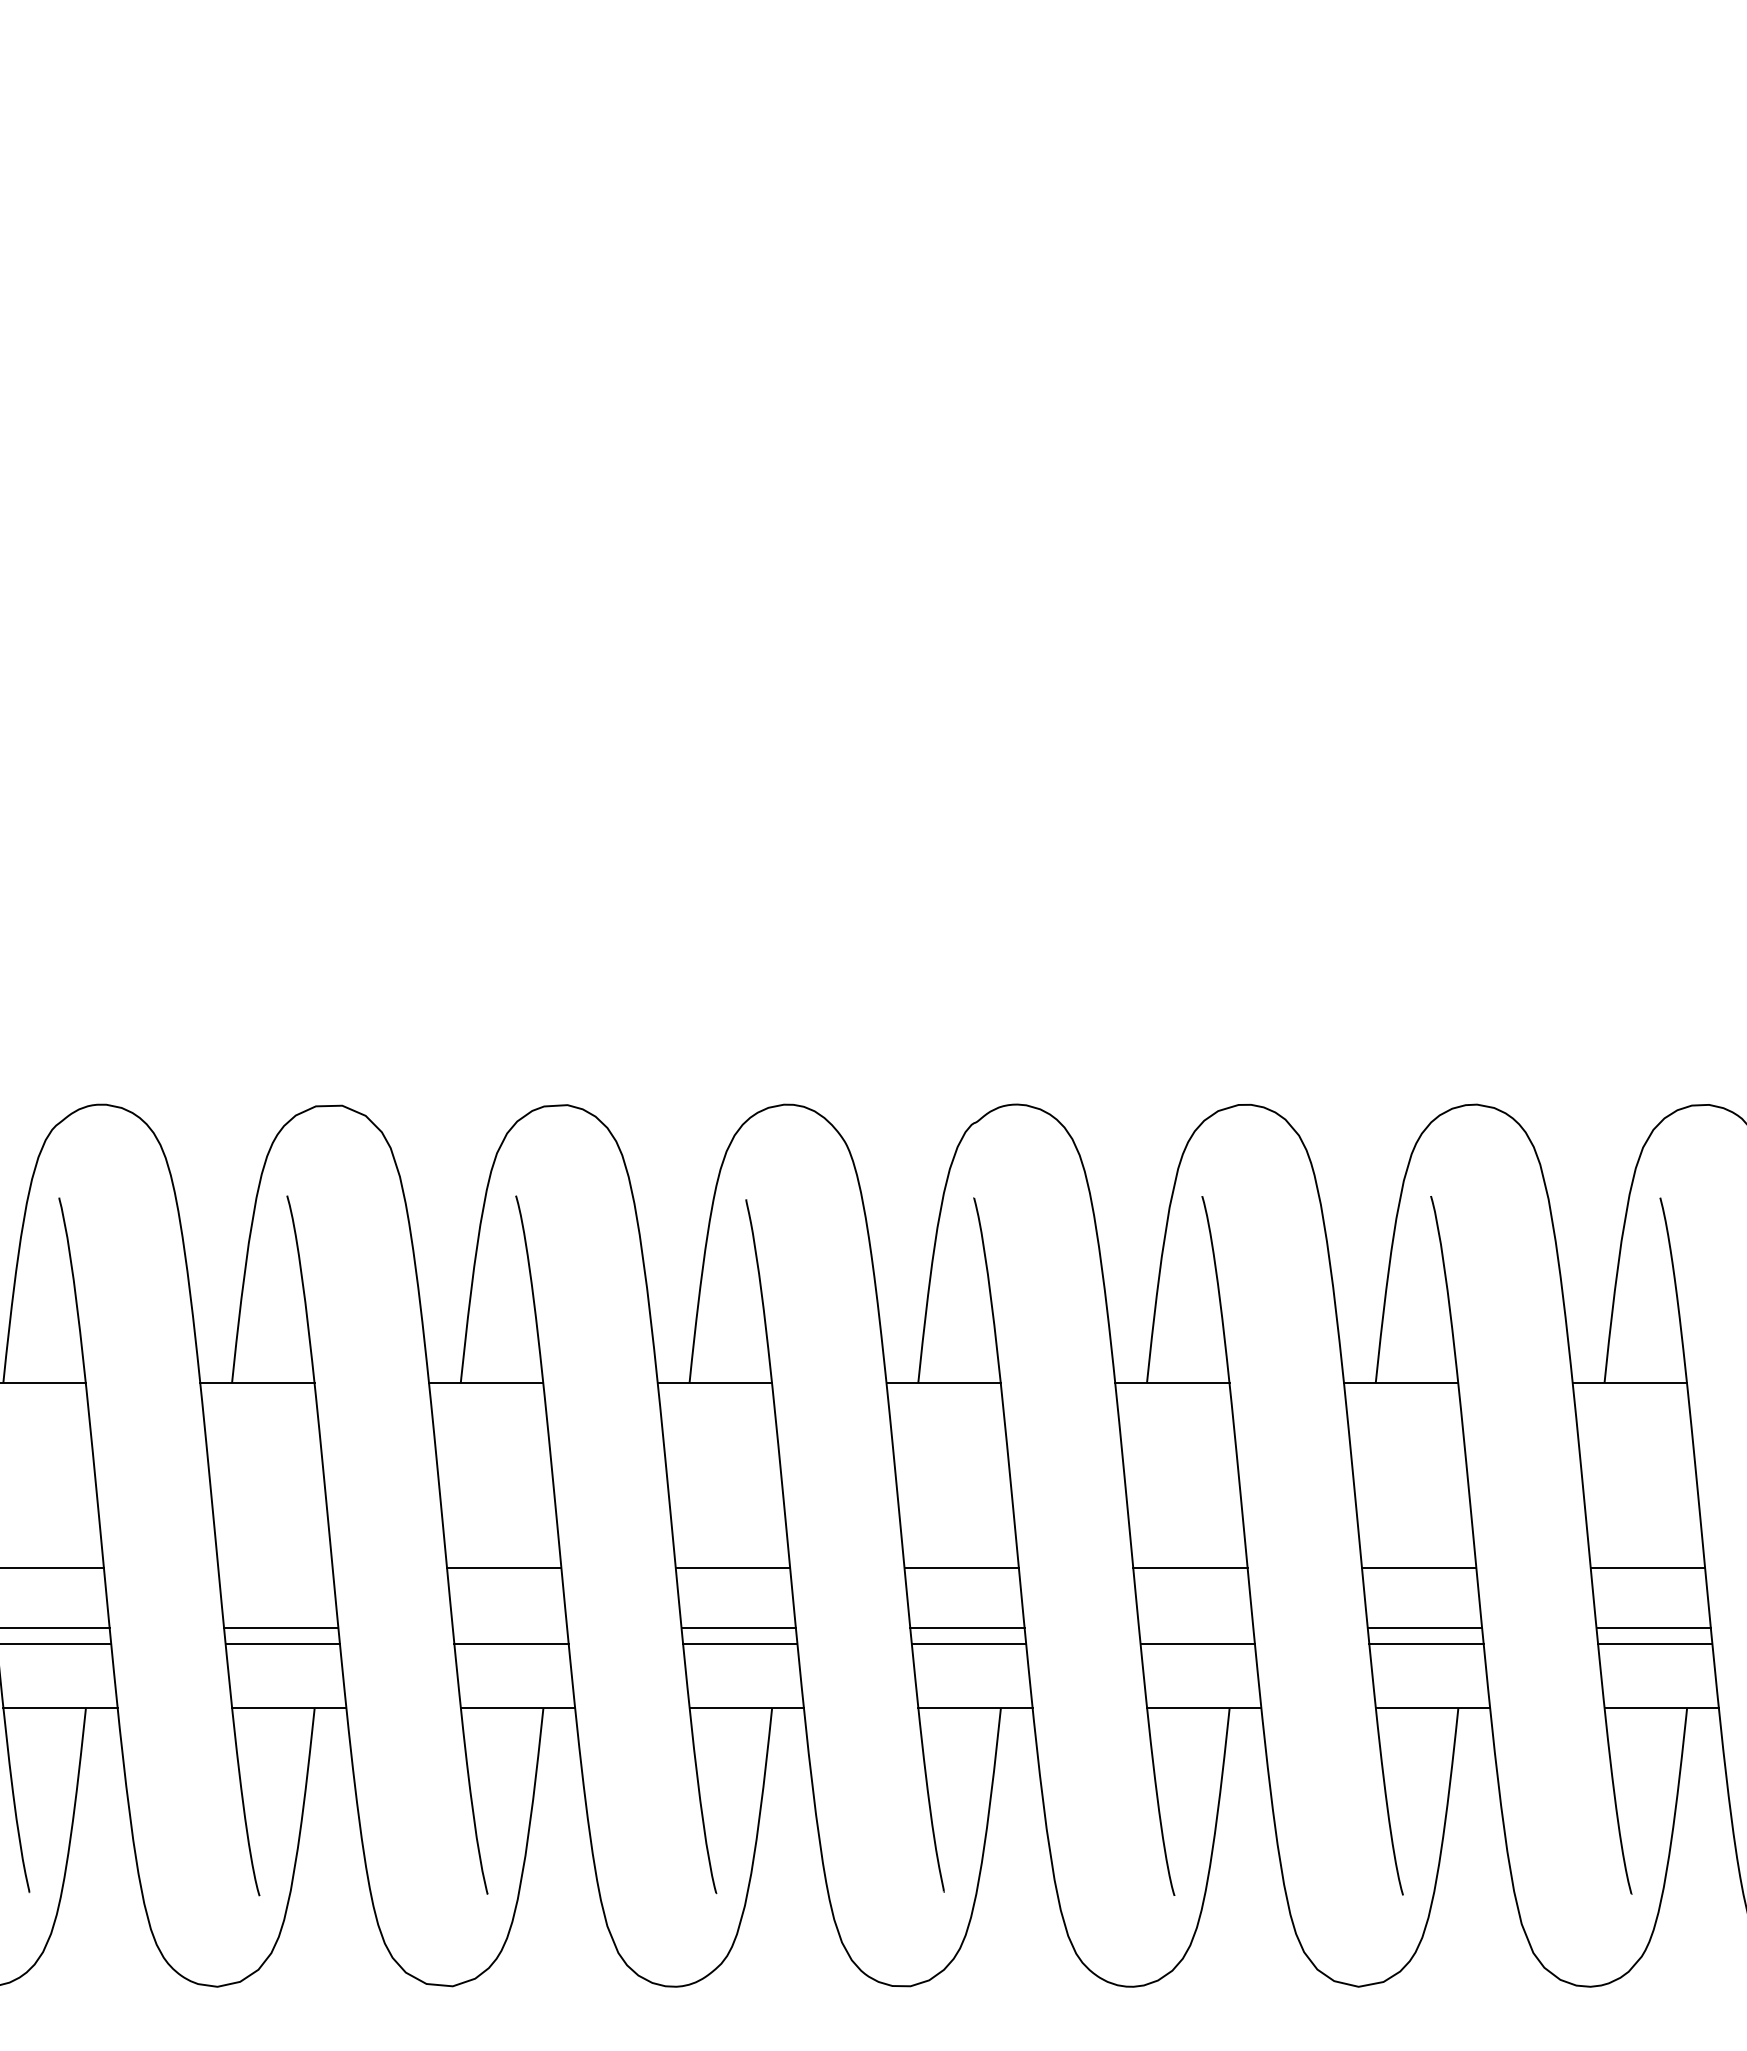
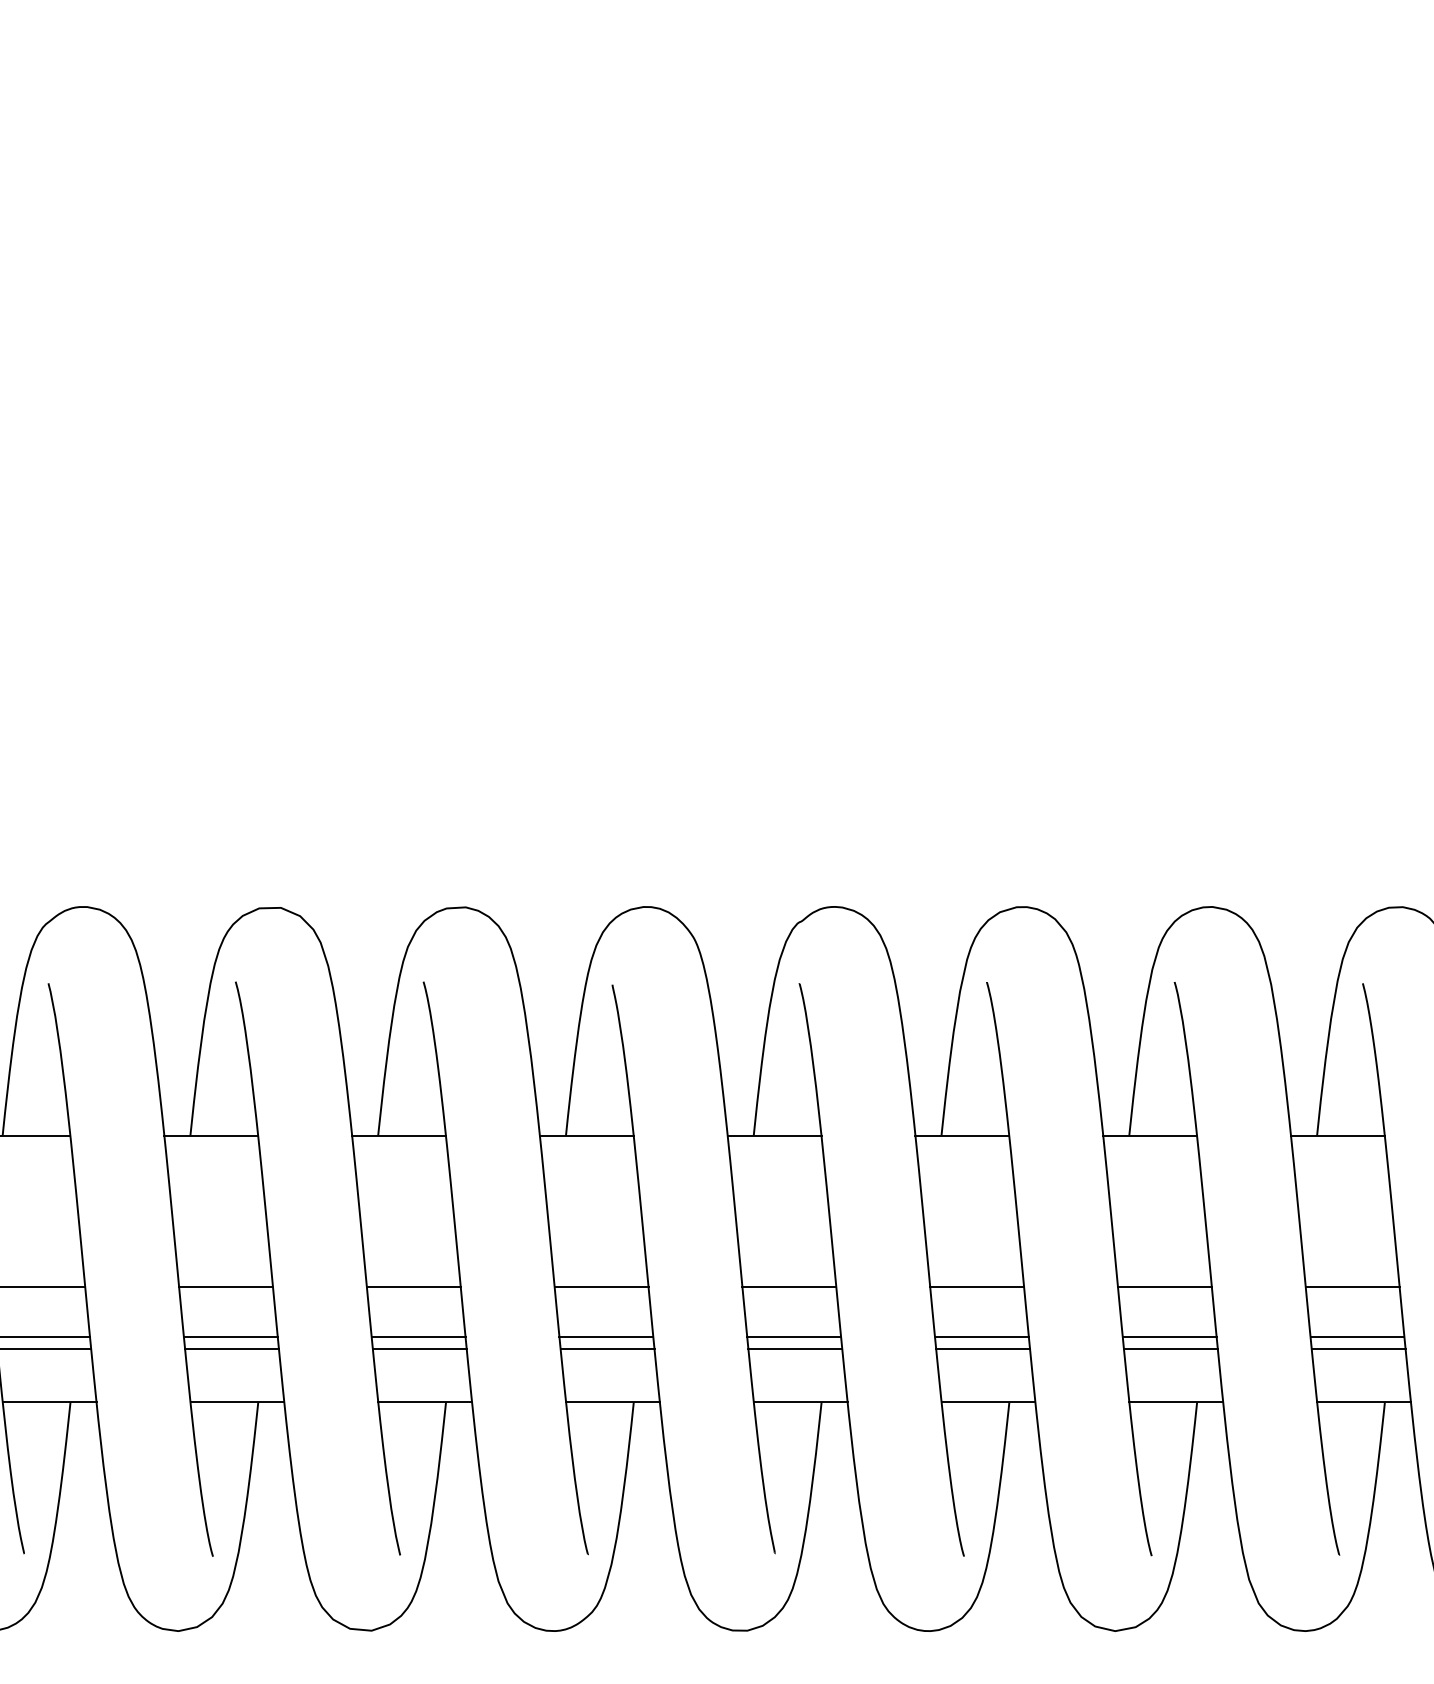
line: (275, 1568) -> (226, 1287), added
line: (509, 1628) -> (418, 1337), added
line: (1196, 1628) -> (982, 1337), added

